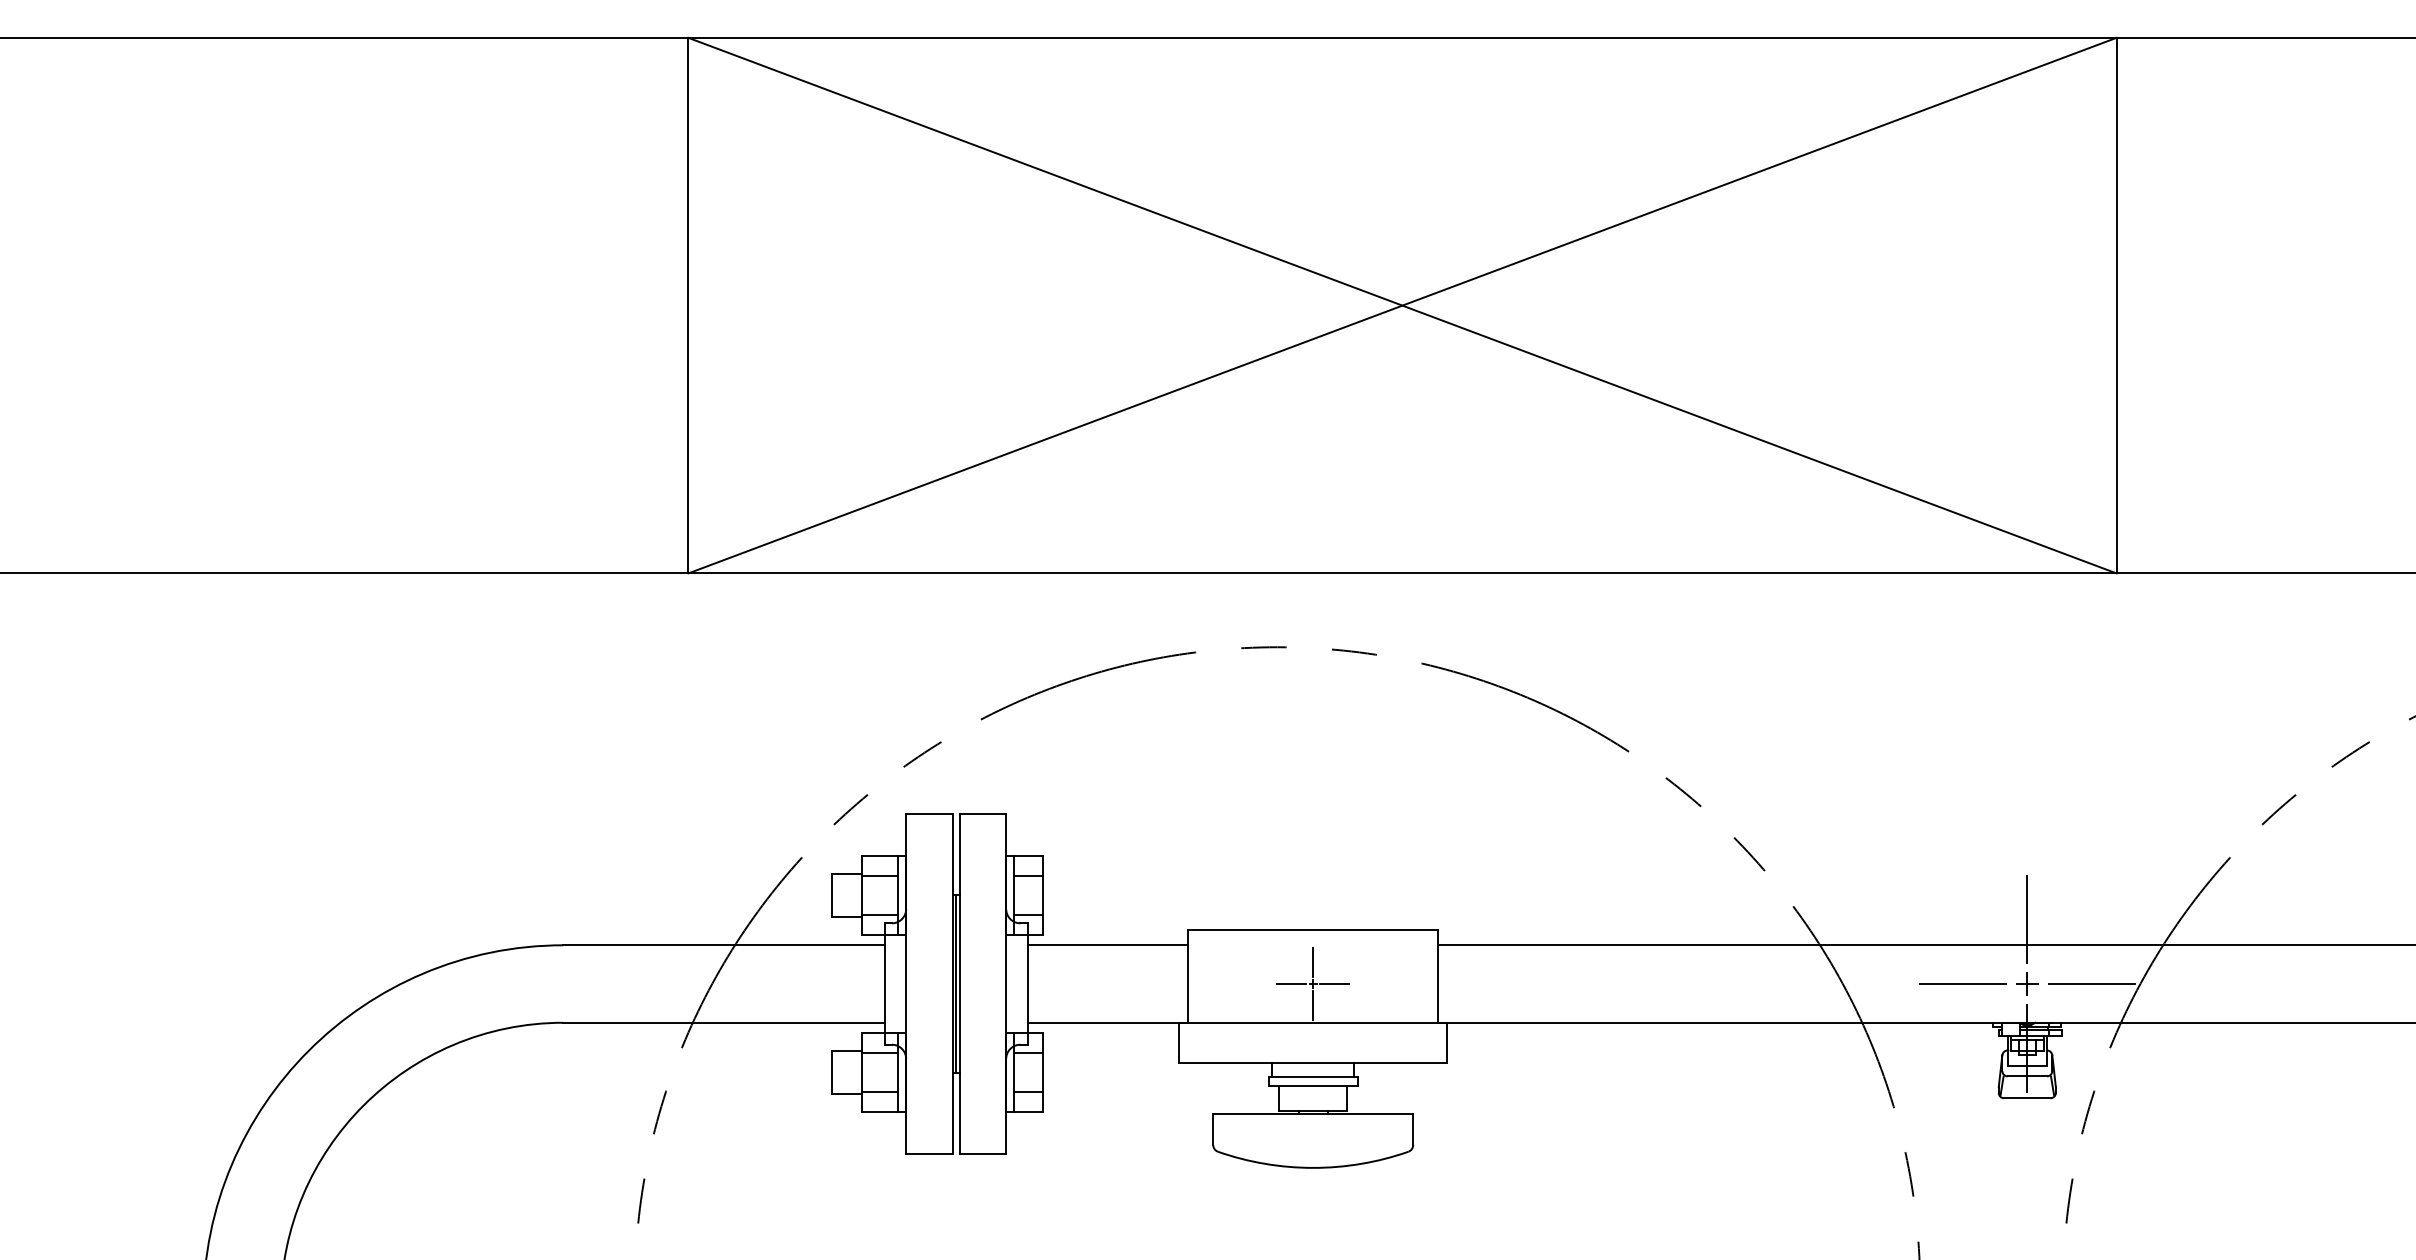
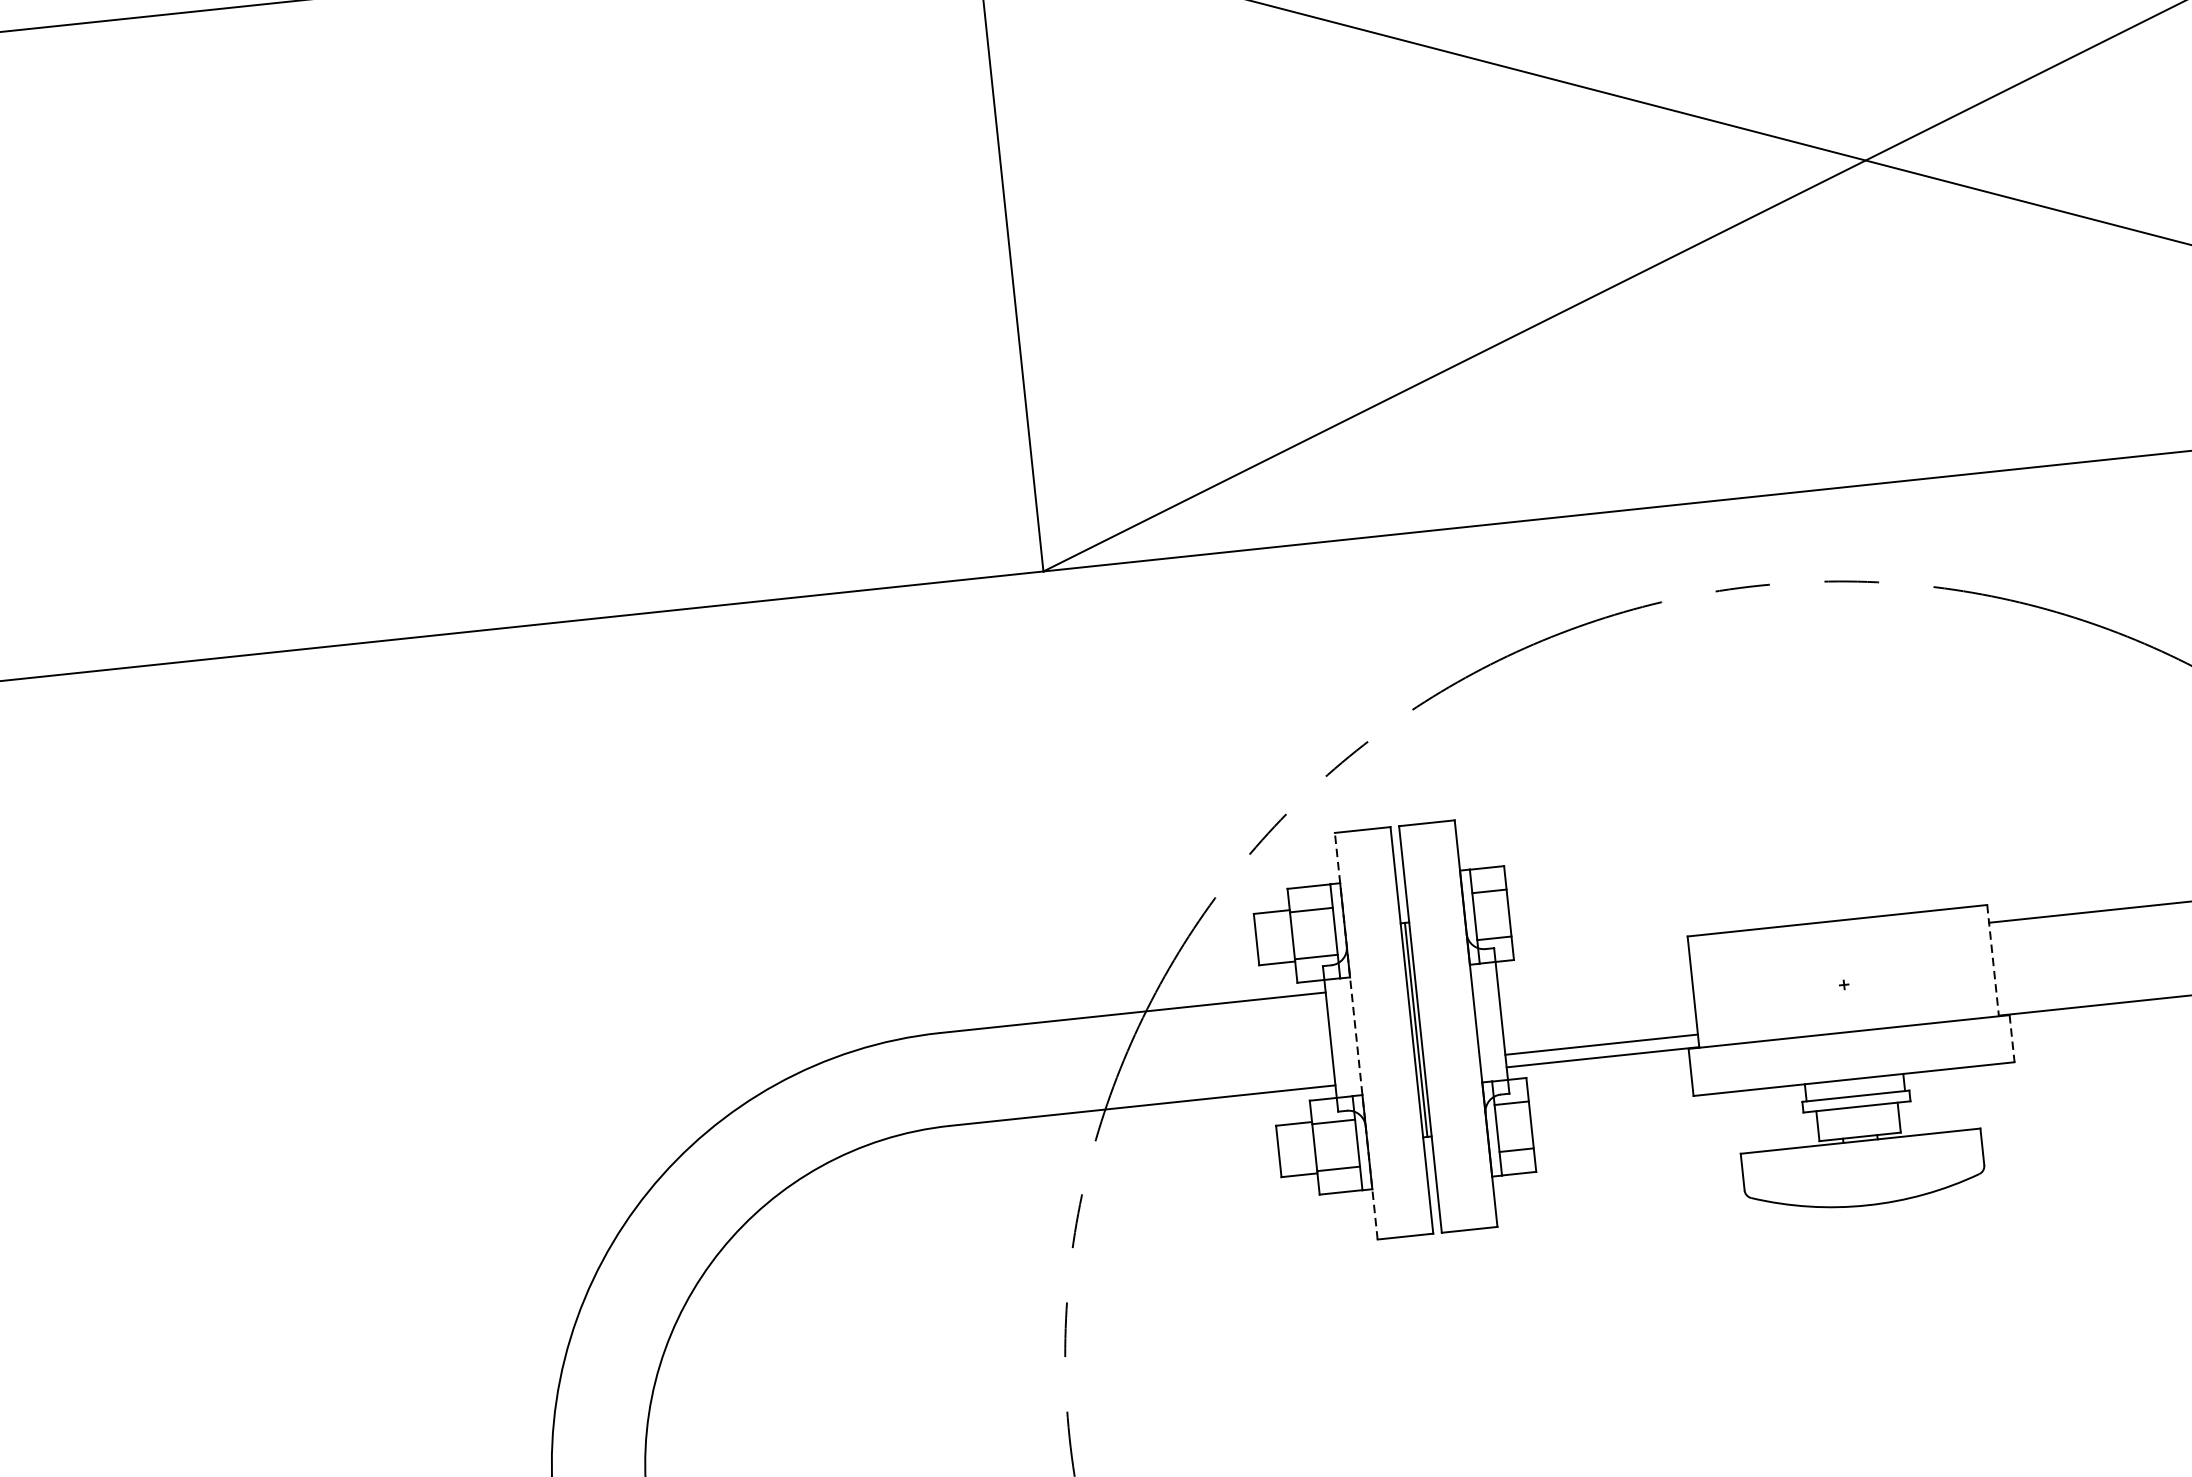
line: (1107, 945) -> (1601, 1044), moved
line: (1313, 961) -> (1841, 957), removed
line: (1438, 977) -> (1993, 961), solid -> dashed
line: (906, 984) -> (1356, 1036), solid -> dashed
line: (1291, 984) -> (1818, 988), removed
line: (1334, 984) -> (1869, 982), removed
line: (1313, 1005) -> (1847, 1010), removed
line: (1447, 1042) -> (2012, 1038), solid -> dashed

